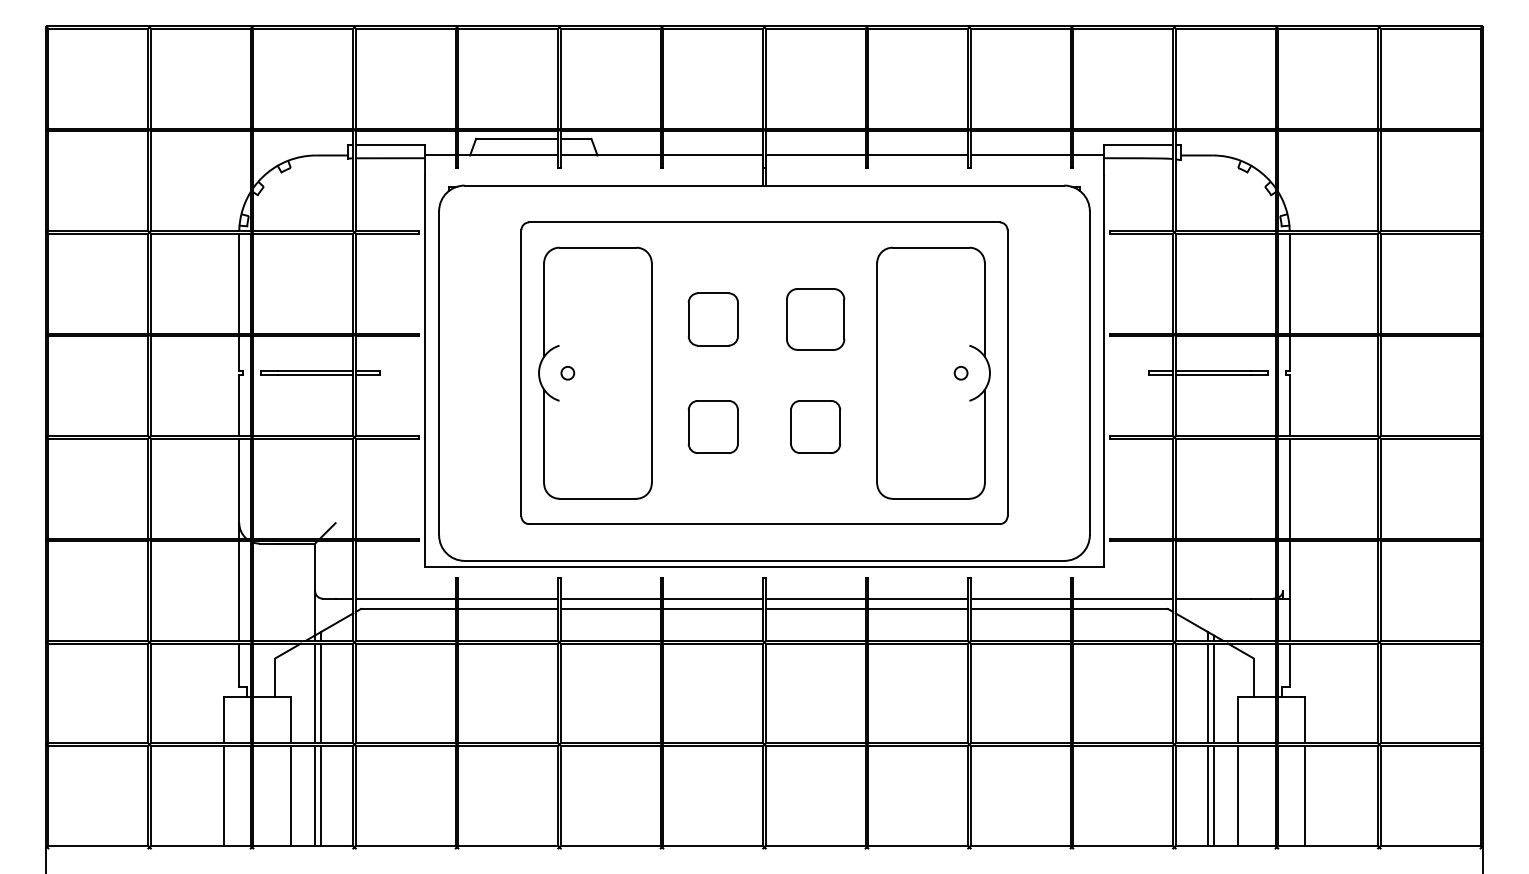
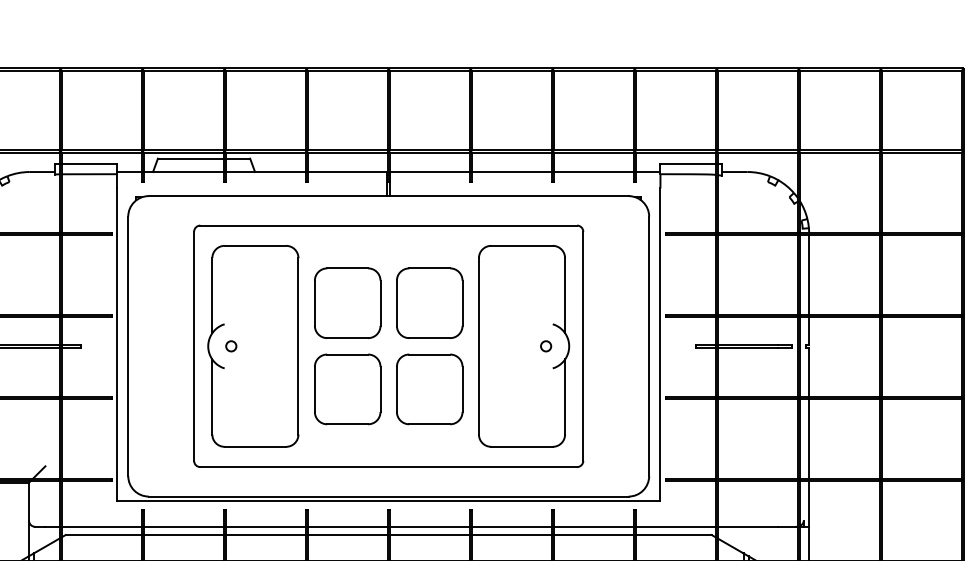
part: (713, 319) -> (347, 303), size x1.67
part: (815, 319) -> (429, 303), size x1.43
part: (713, 426) -> (347, 388), size x1.67
part: (815, 426) -> (429, 388), size x1.67

